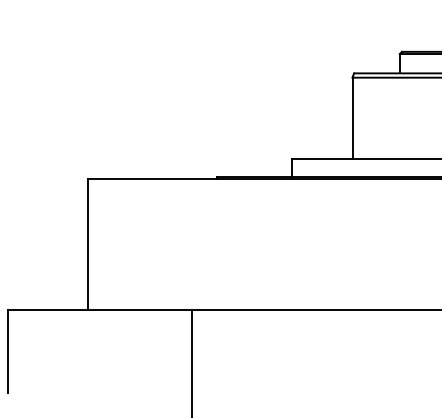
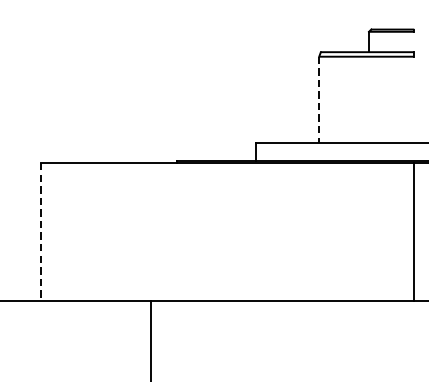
line: (352, 118) -> (319, 99), solid -> dashed
line: (87, 244) -> (40, 232), solid -> dashed

